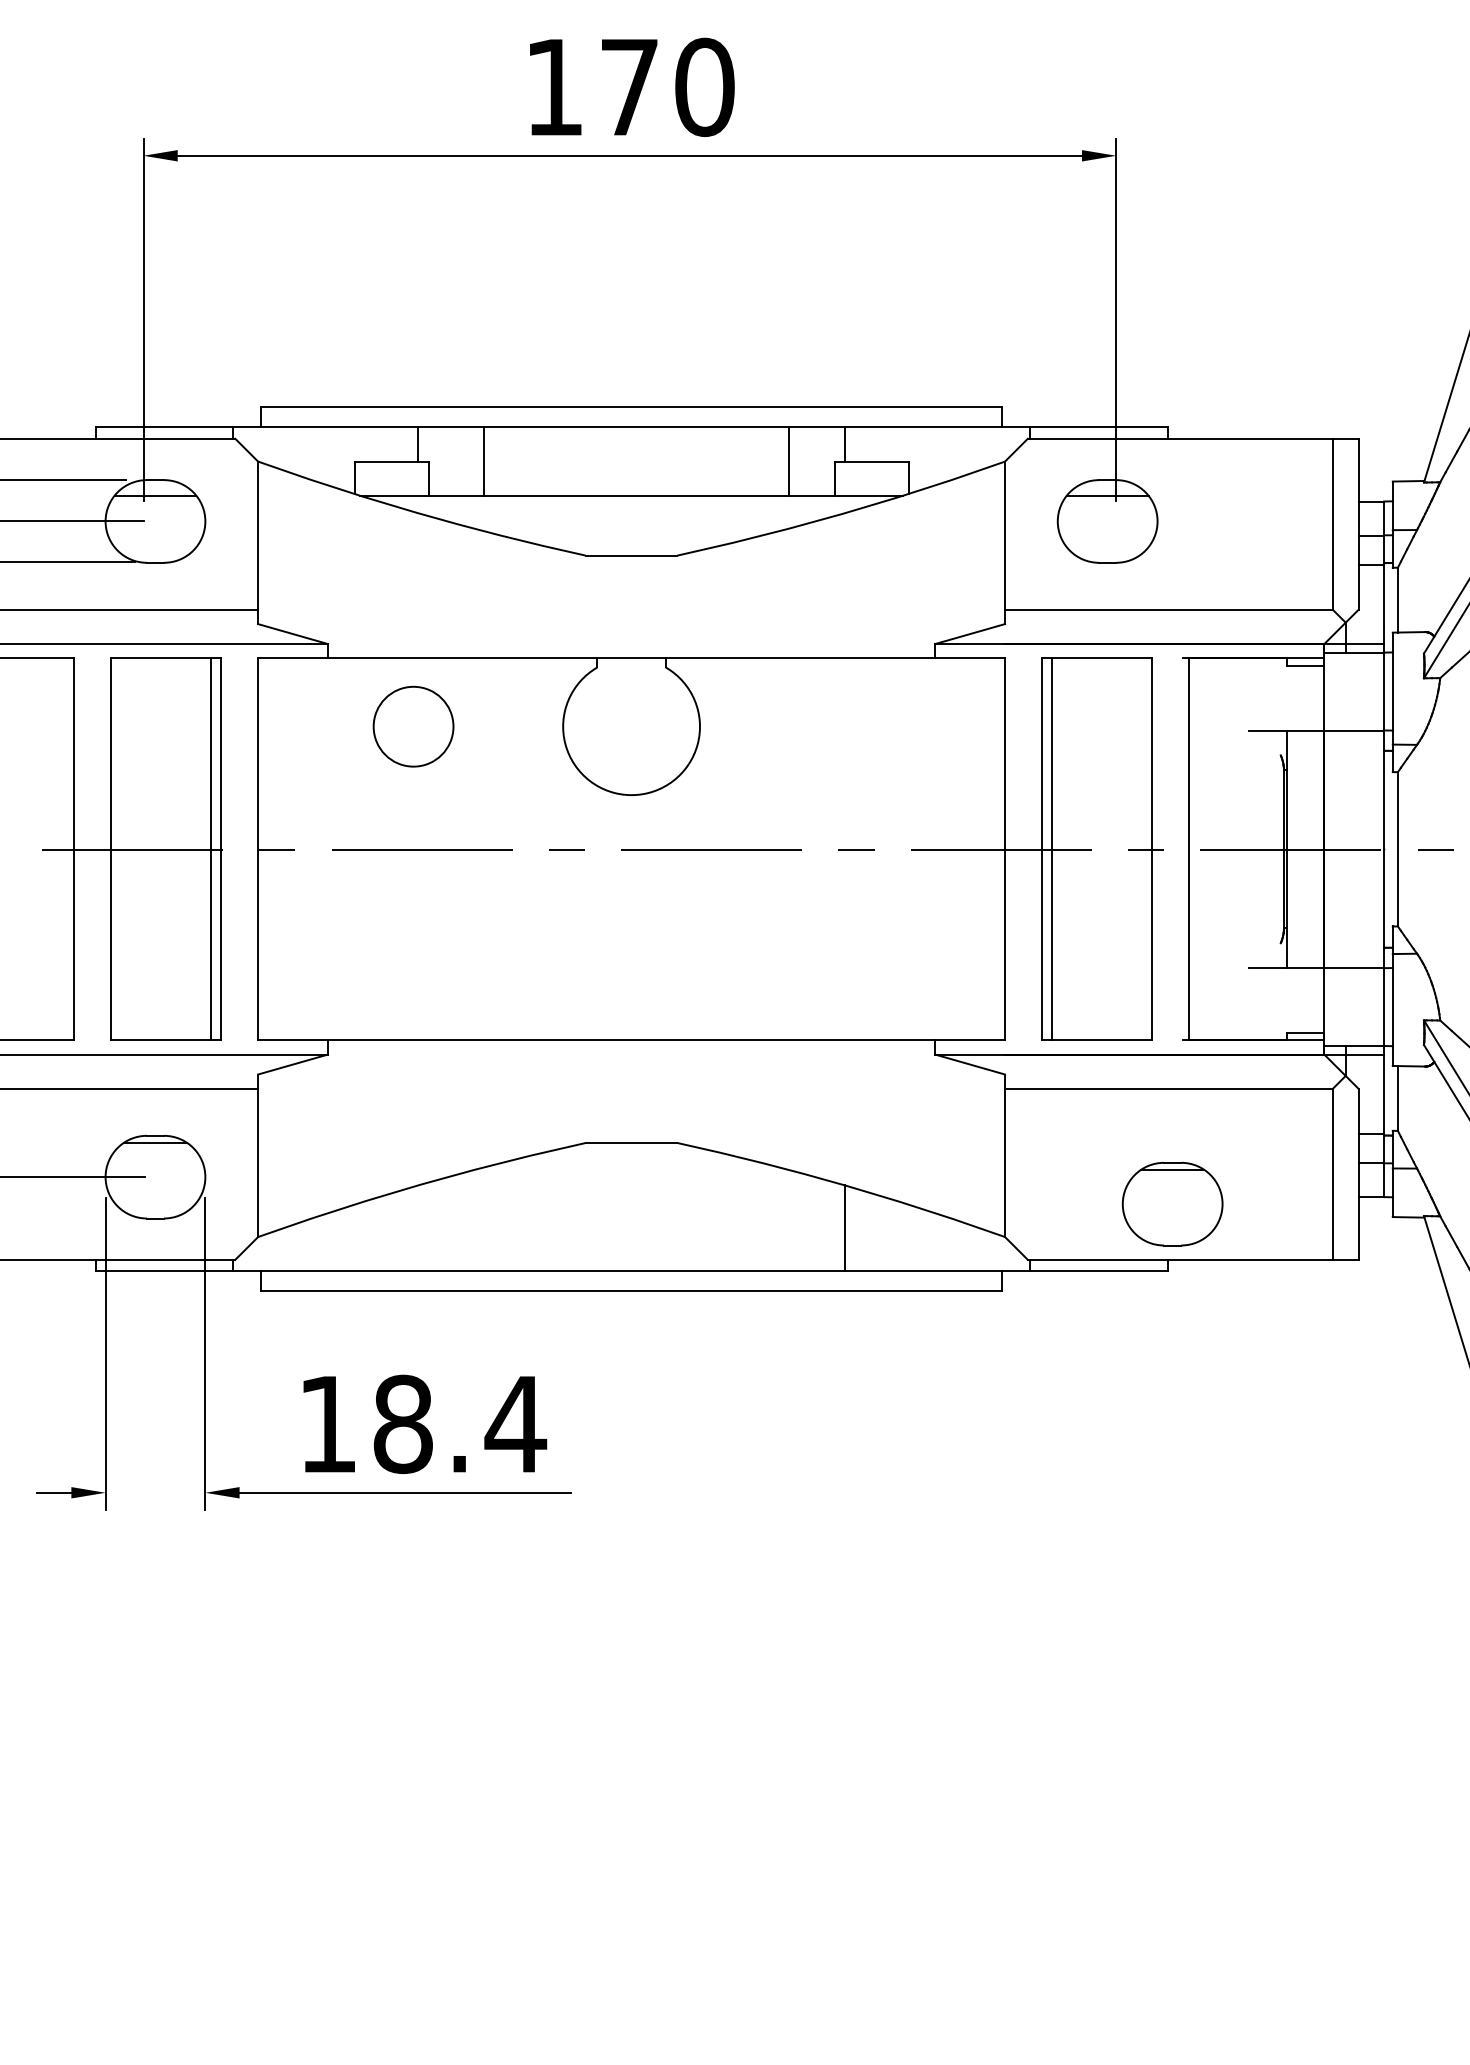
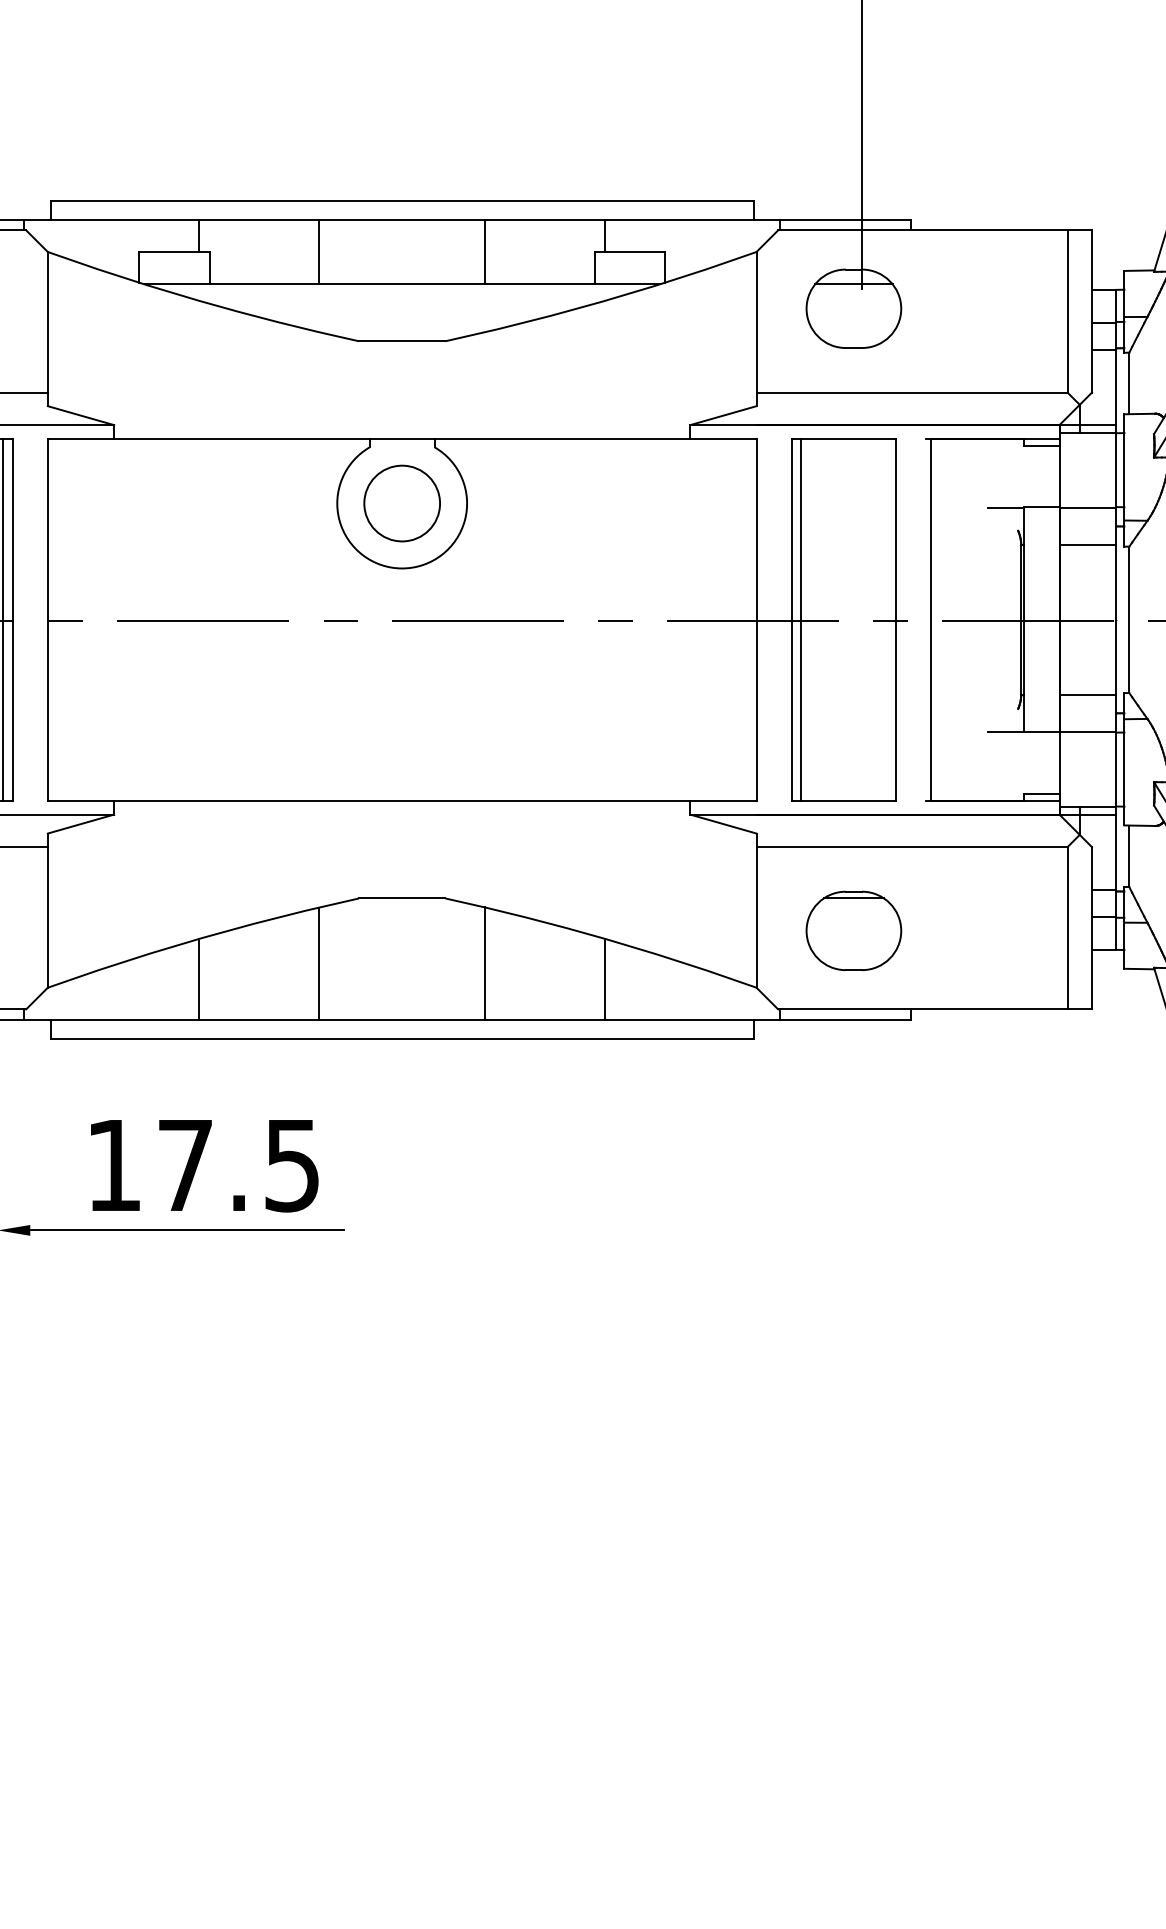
line: (484, 461) -> (319, 251), moved
line: (788, 461) -> (484, 251), moved
circle: (413, 726) -> (402, 503), moved
line: (1354, 770) -> (1088, 545), added
line: (1354, 928) -> (1088, 695), added
part: (1172, 1203) -> (853, 930), moved
line: (544, 1211) -> (319, 963), added
line: (718, 1211) -> (484, 963), added
line: (417, 1228) -> (199, 979), added
text: (460, 1424) -> (239, 1165), 18.4 -> 17.5

